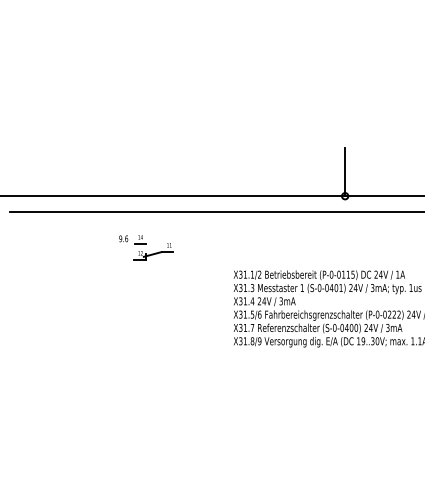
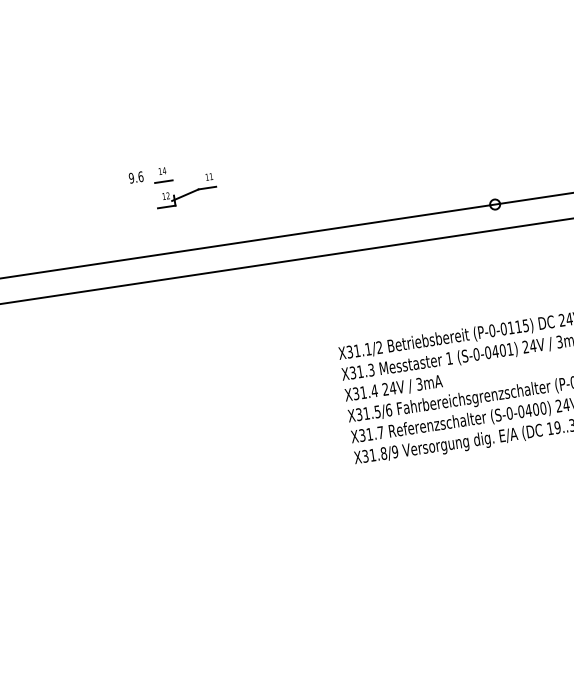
line: (345, 172) -> (490, 167), removed
part: (146, 247) -> (174, 185), moved

